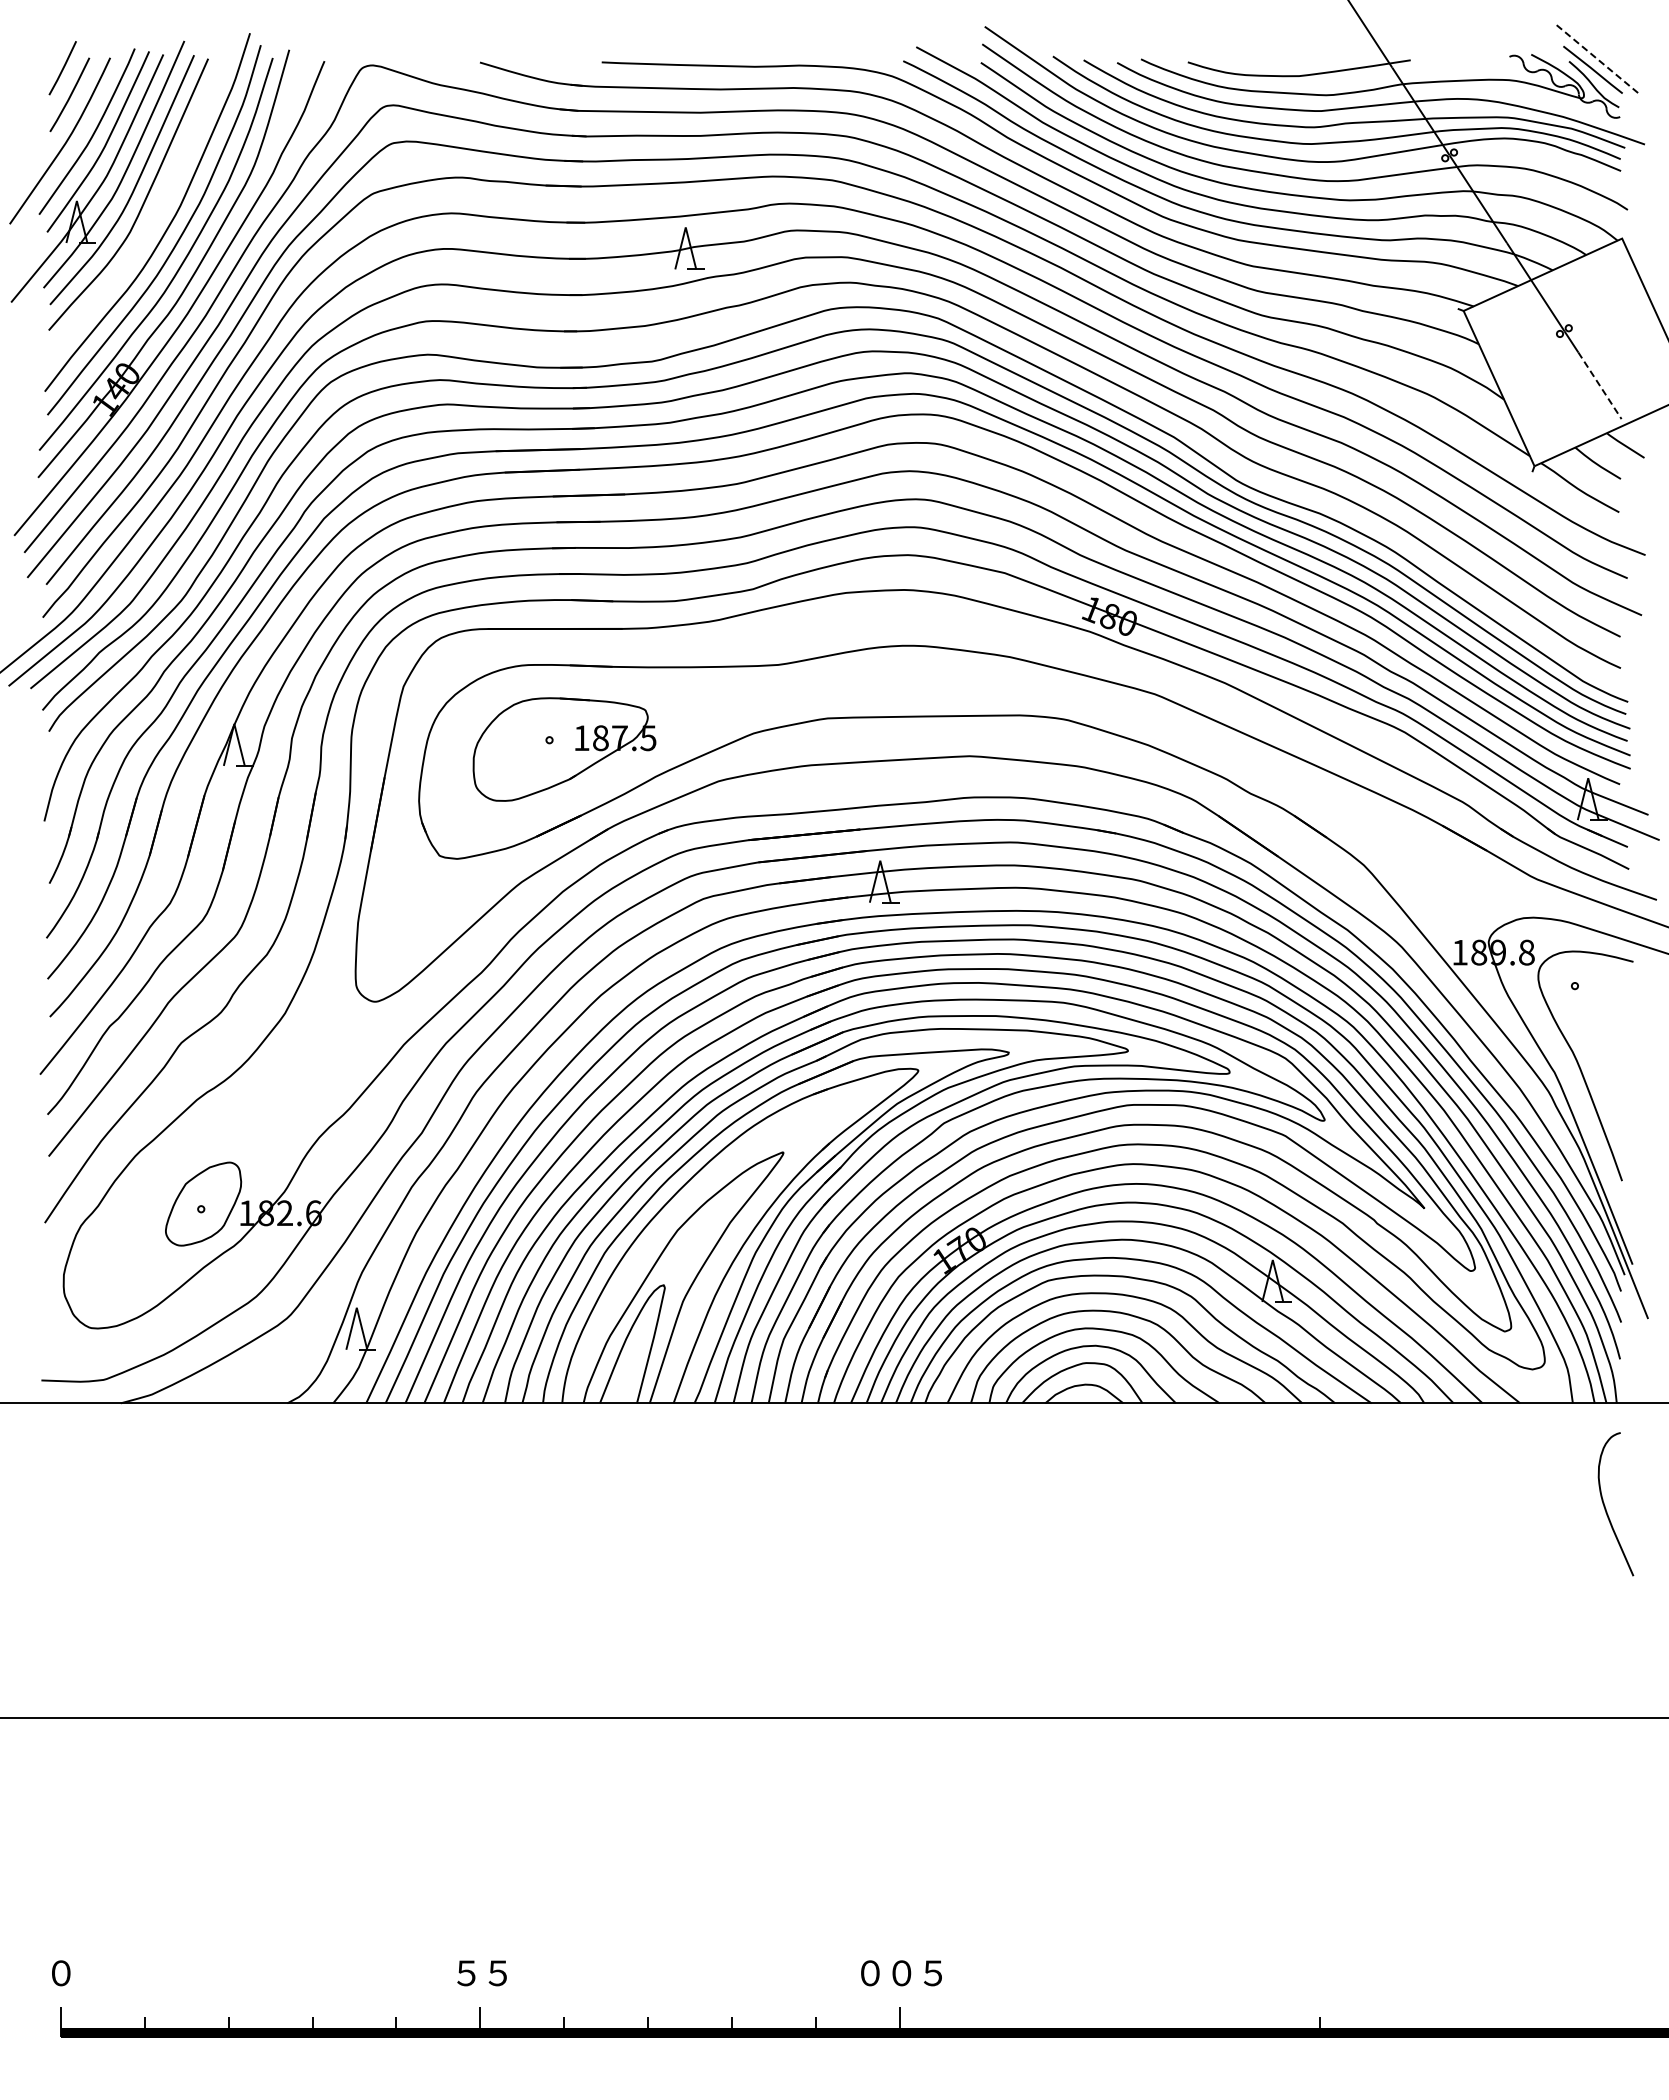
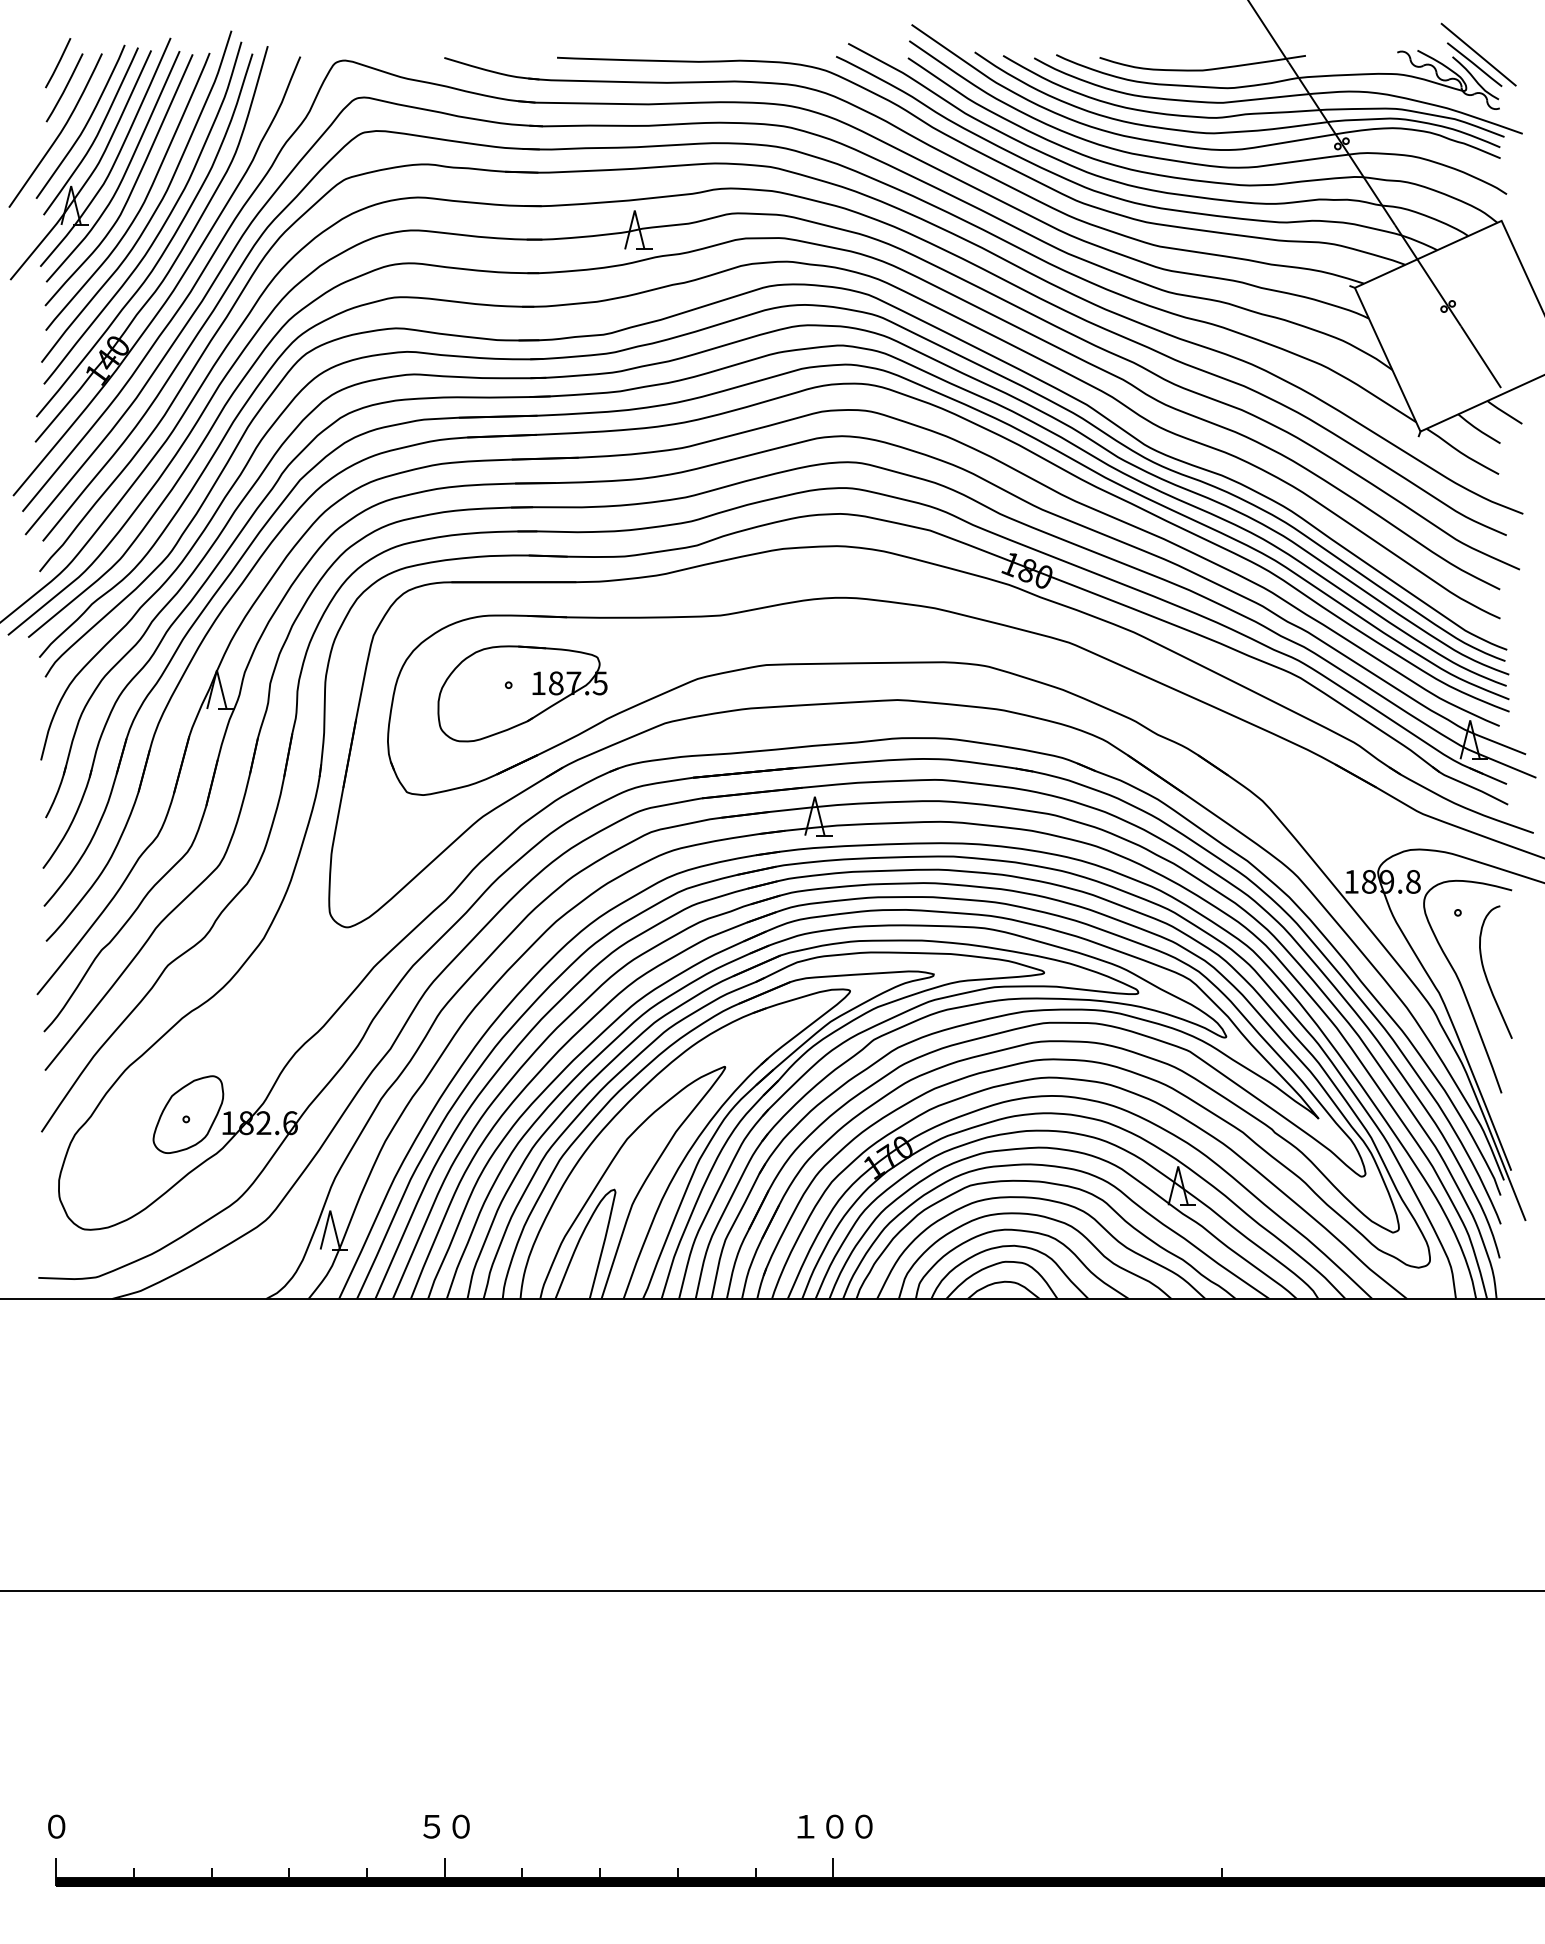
line: (1597, 59) -> (1478, 55), dashed -> solid
curve: (155, 216) -> (143, 200), added
line: (1599, 385) -> (1480, 356), dashed -> solid
curve: (1606, 1508) -> (1487, 976), moved
text: (497, 1973) -> (460, 1826), ５ -> ０
text: (870, 1973) -> (805, 1826), ０ -> １
text: (933, 1973) -> (864, 1826), ５ -> ０

